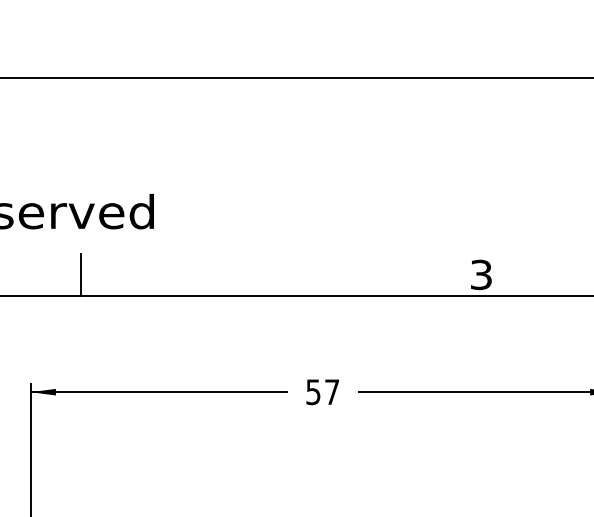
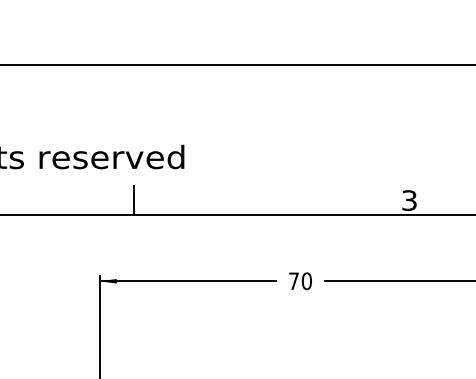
text: (322, 392) -> (300, 281), 57 -> 70

